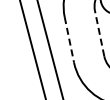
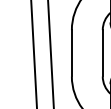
line: (99, 32) -> (102, 52), dashed -> solid
line: (69, 40) -> (71, 53), dashed -> solid

